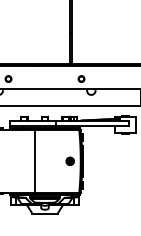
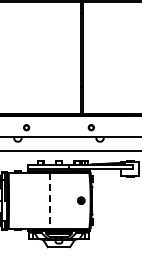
line: (34, 162) -> (49, 201), solid -> dashed

